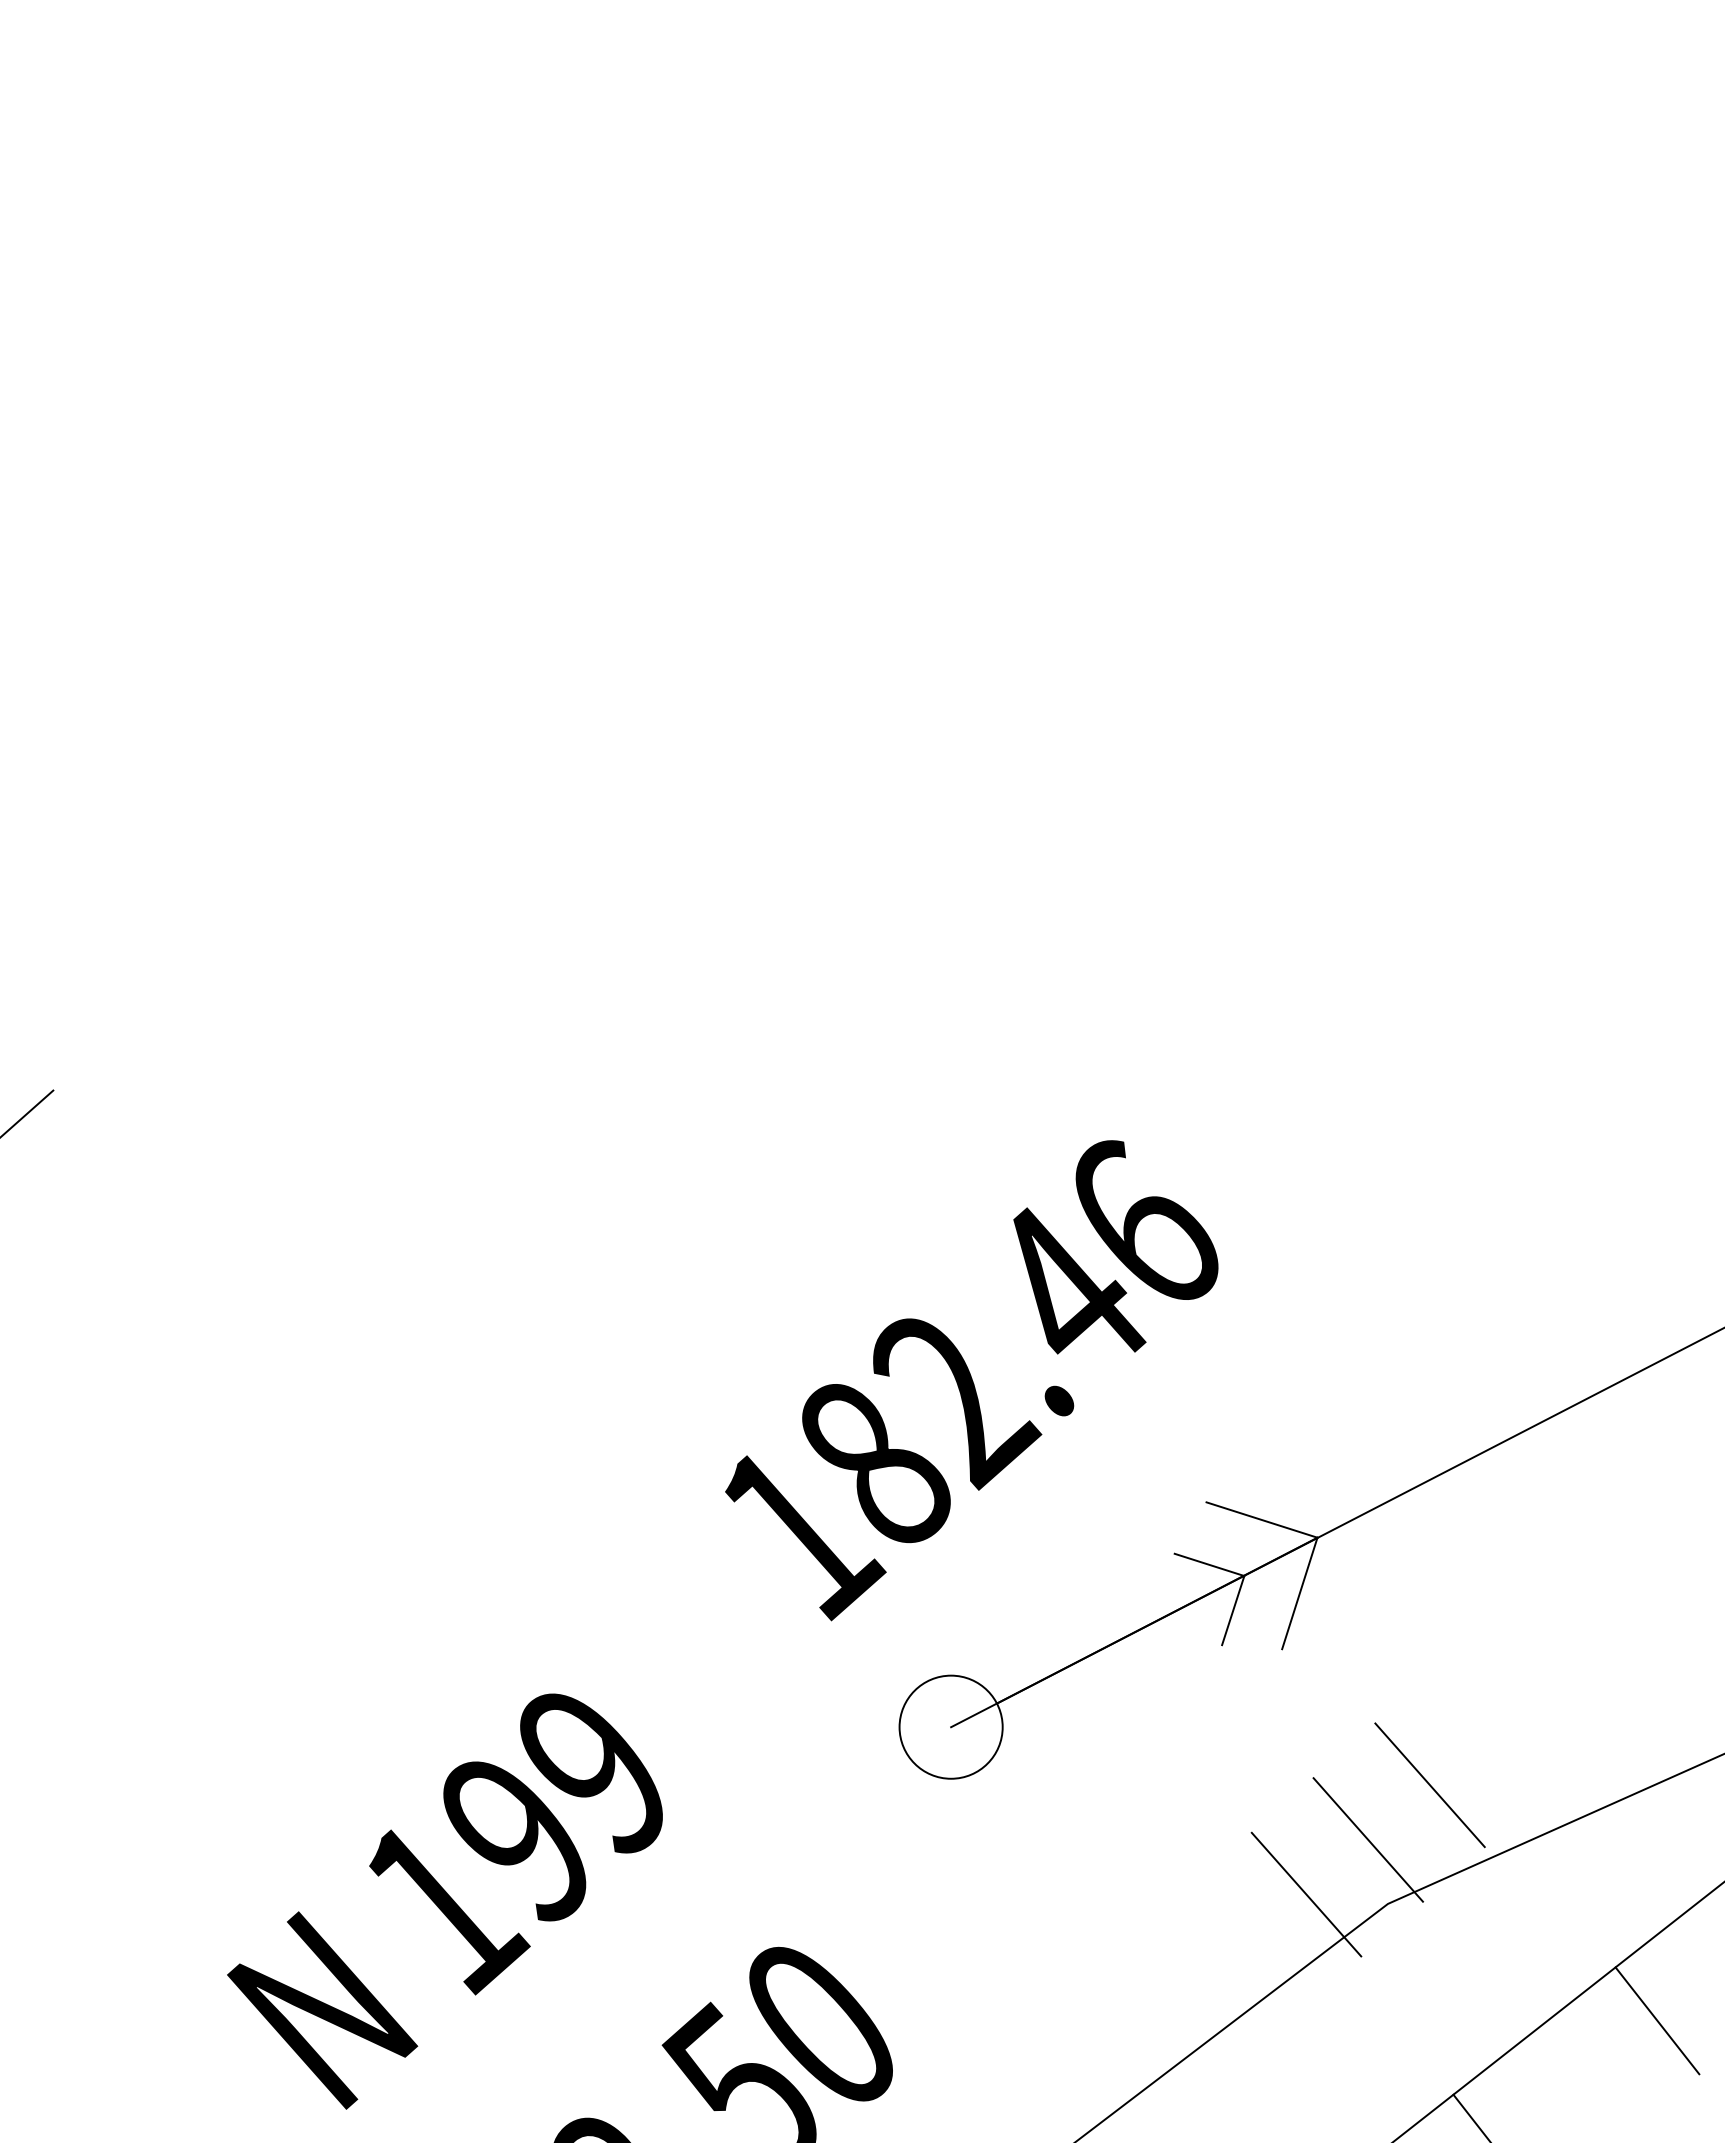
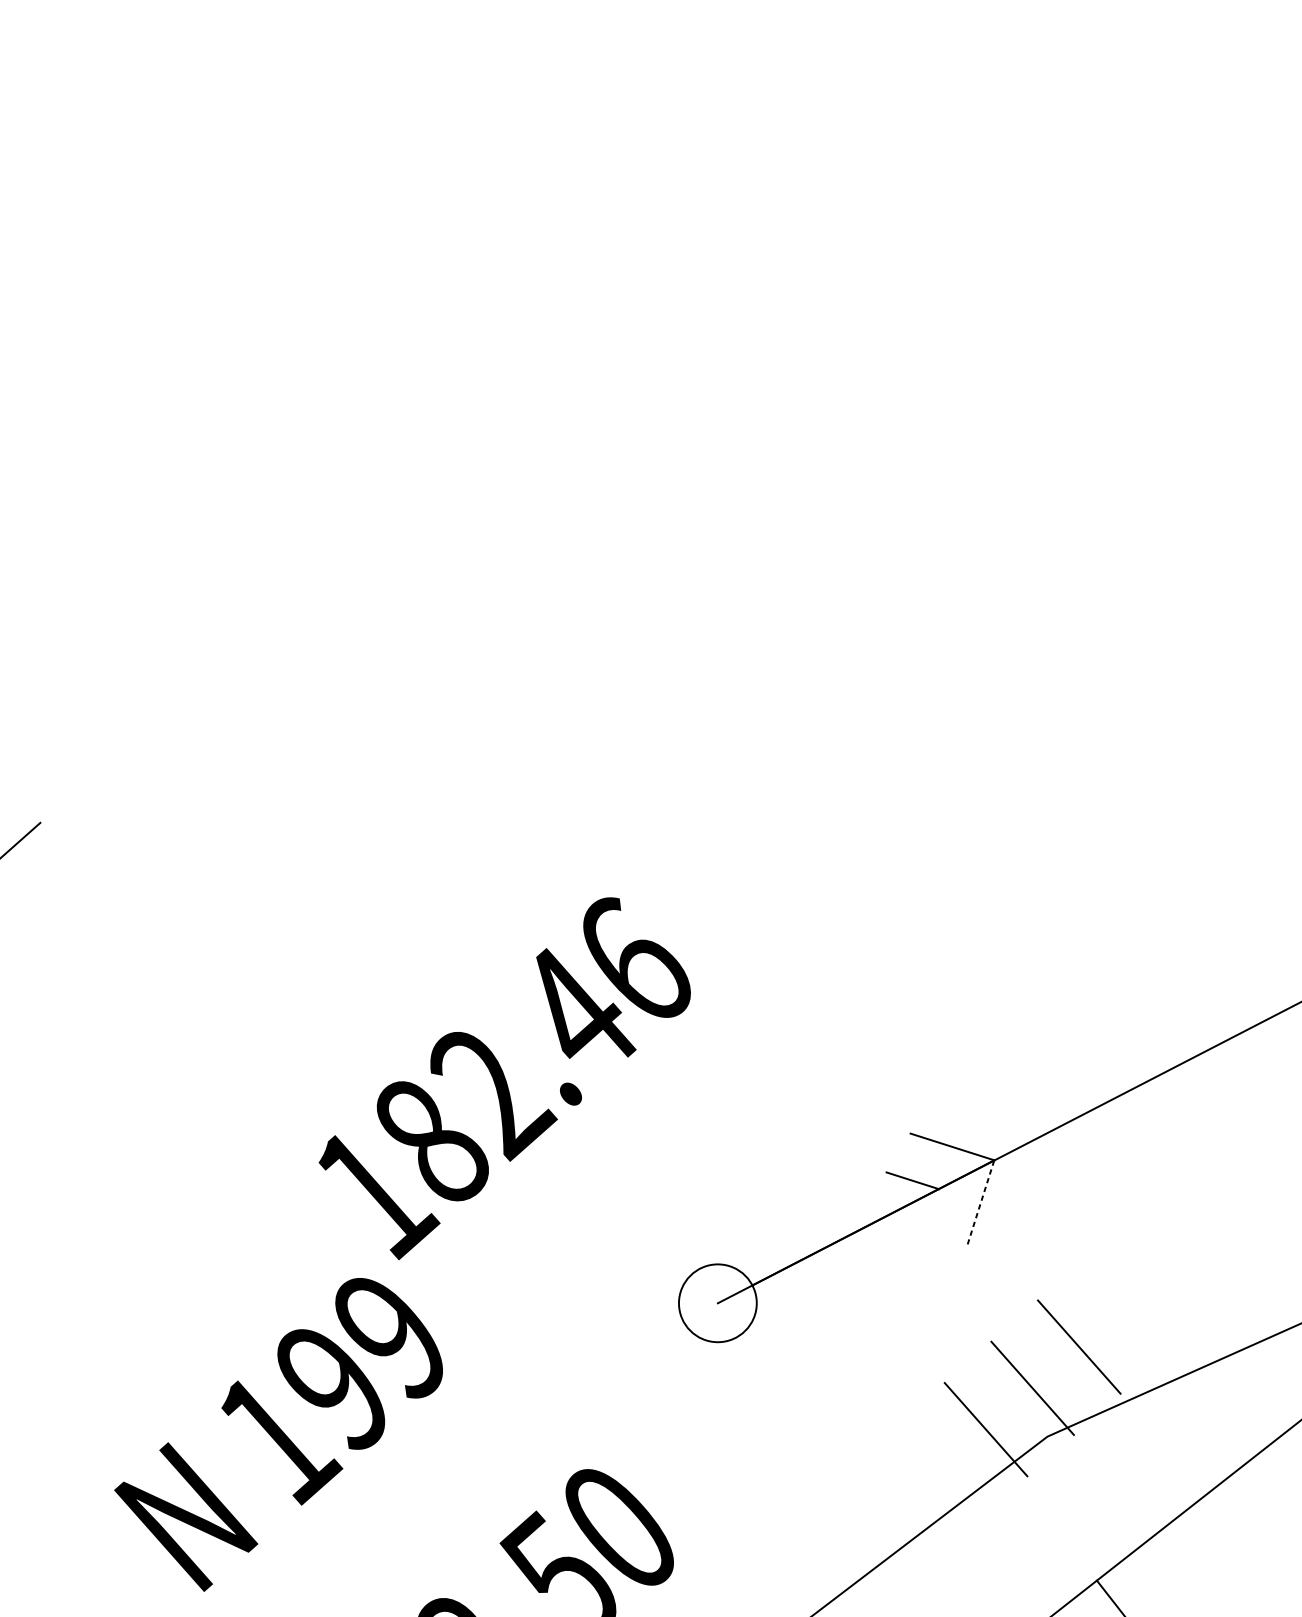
text: (971, 1380) -> (504, 1078), moved
line: (1299, 1592) -> (980, 1201), solid -> dashed
line: (1233, 1610) -> (930, 1215), removed
text: (444, 1901) -> (278, 1434), moved
line: (1657, 2020) -> (1250, 1524), removed

